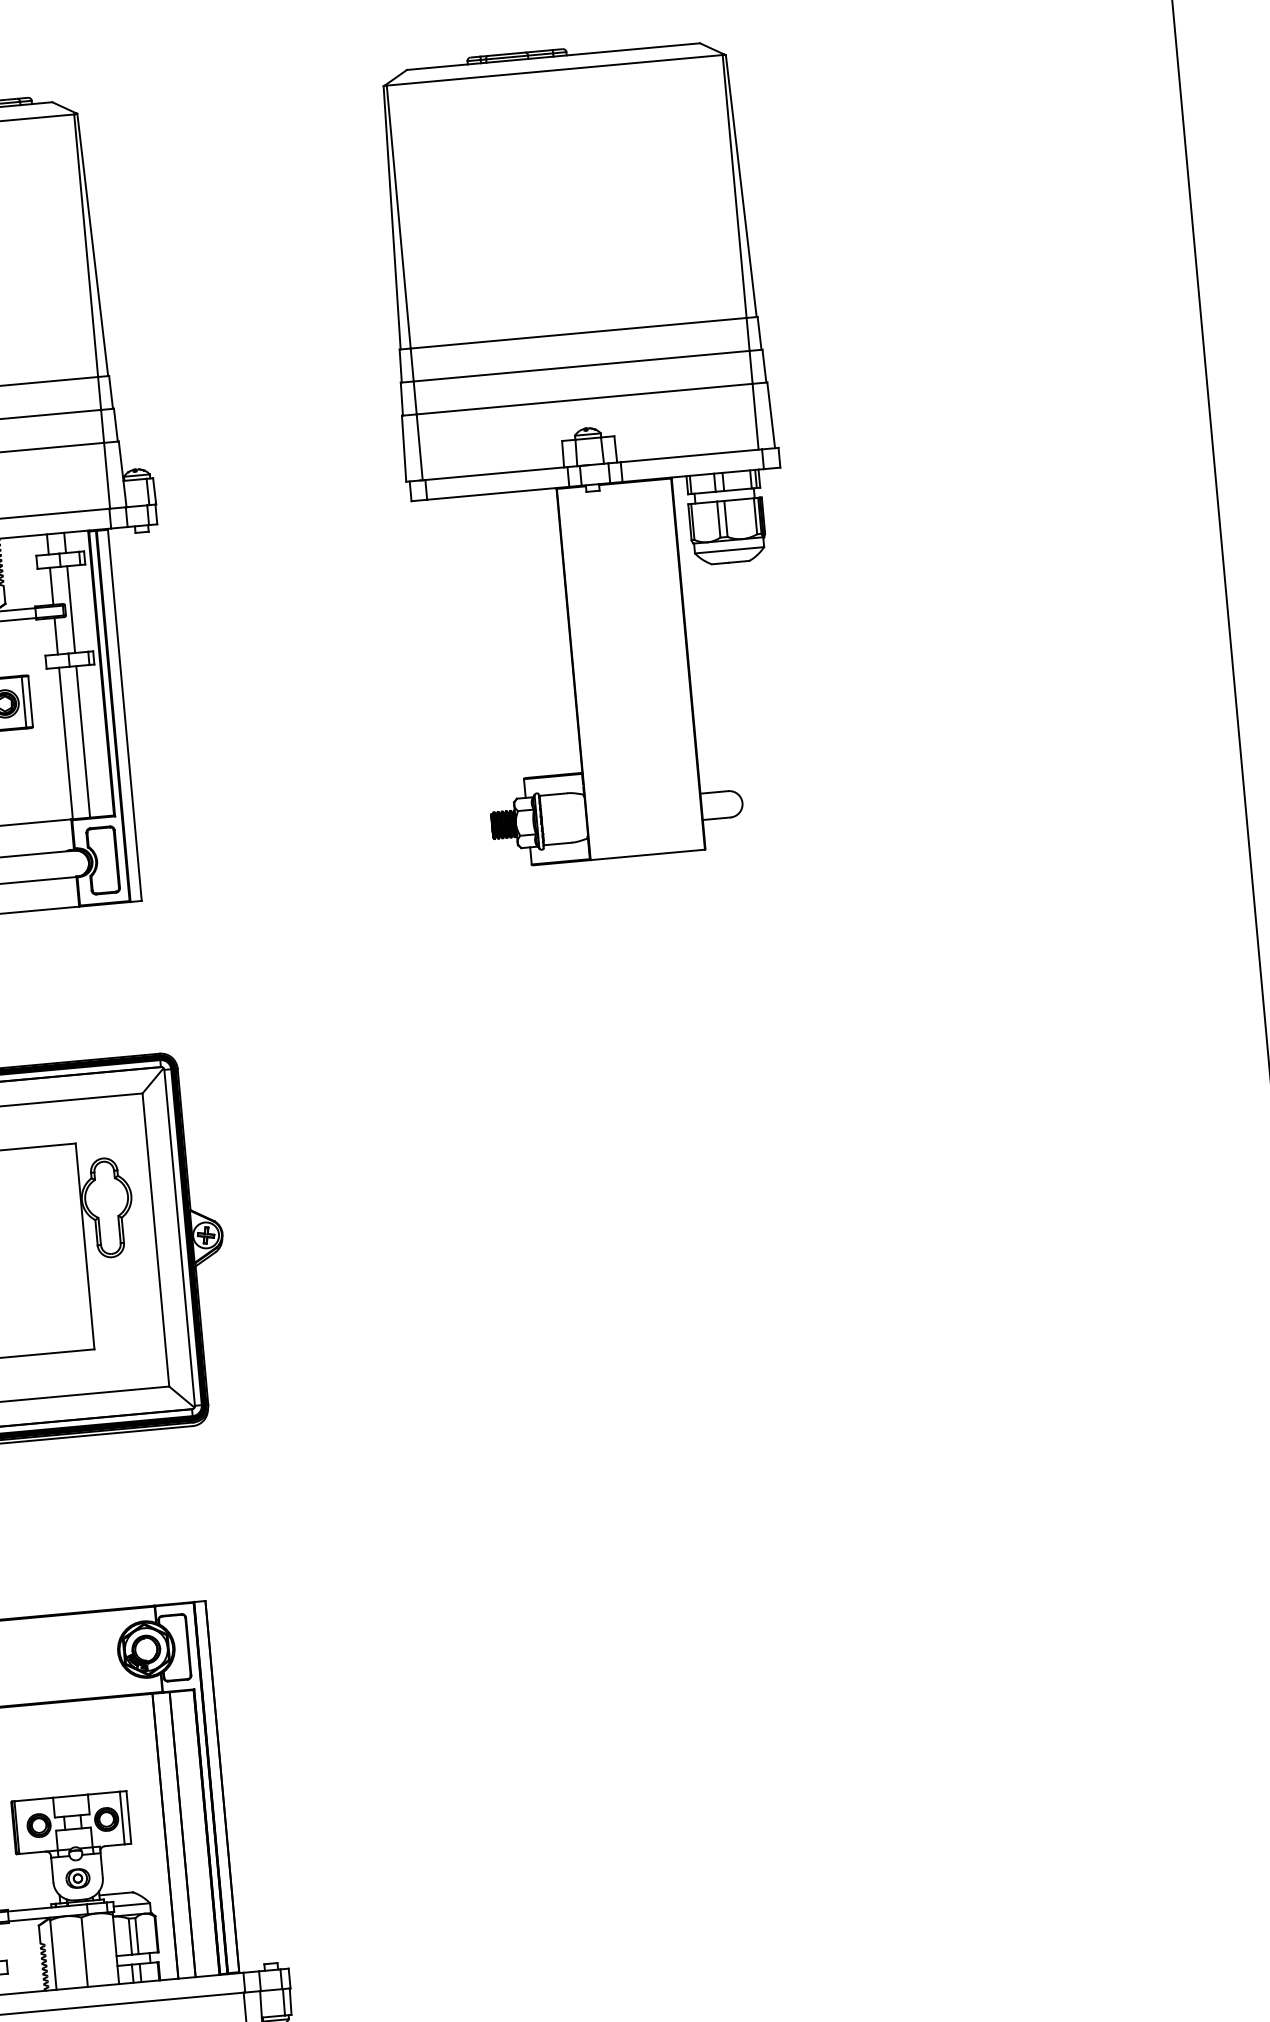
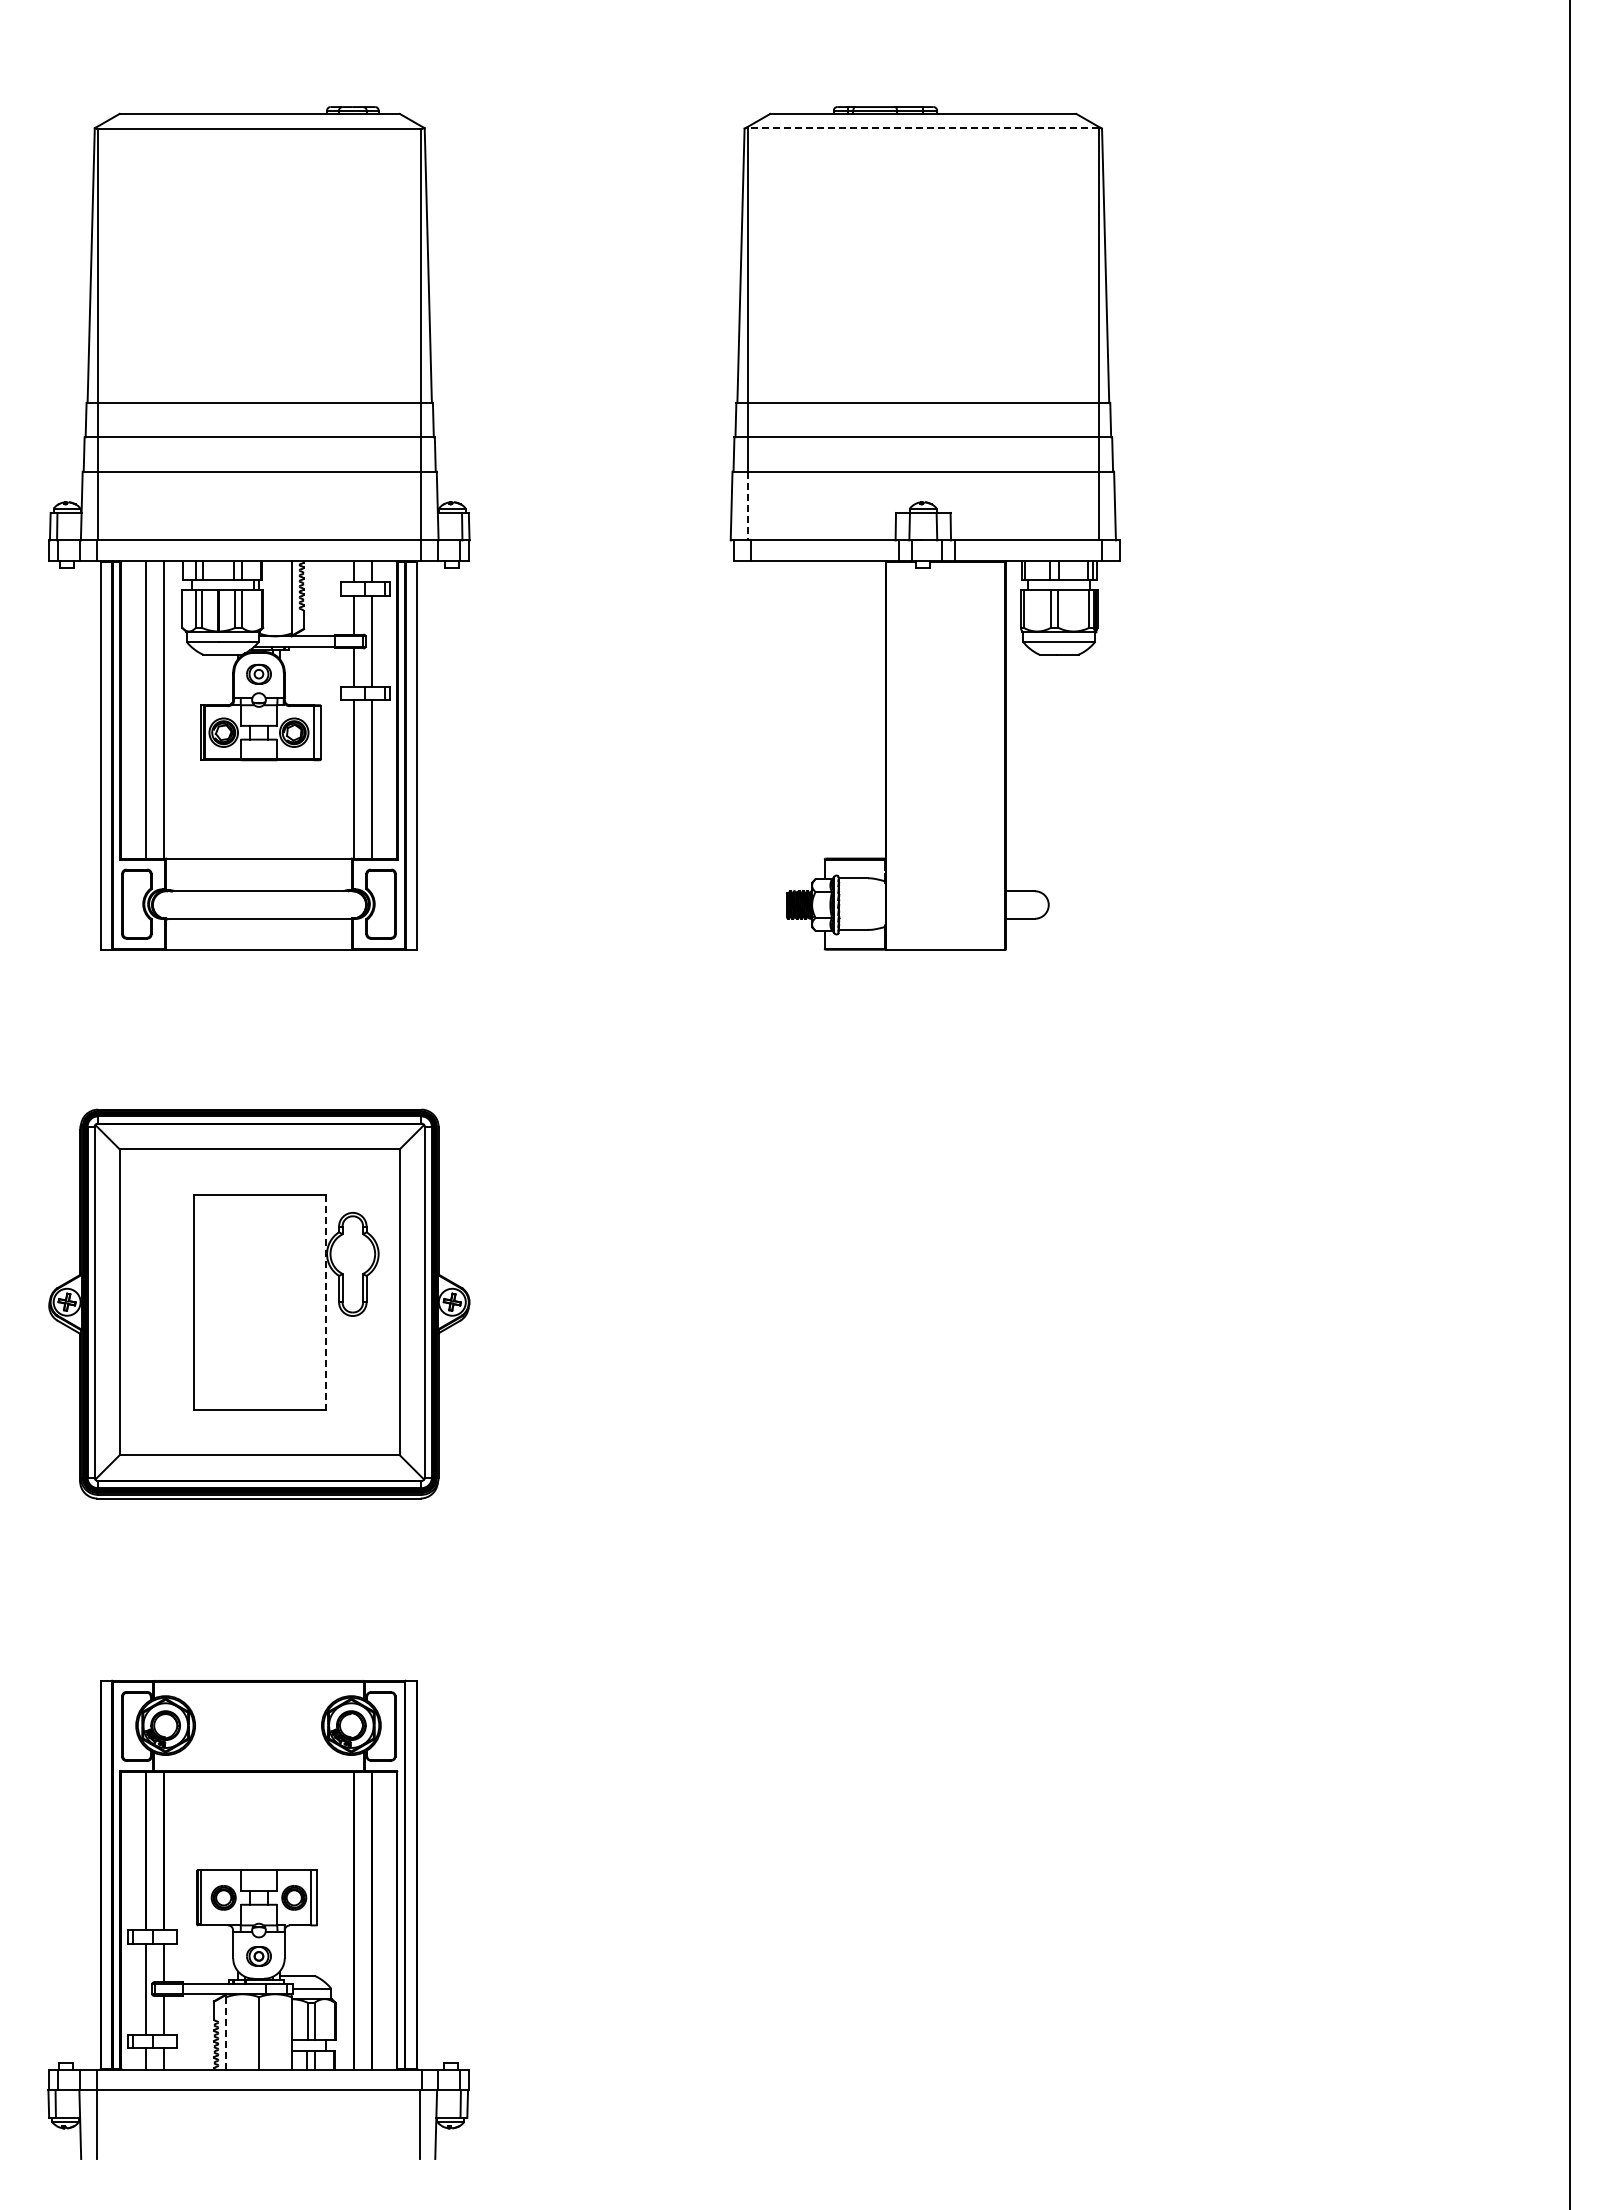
line: (553, 70) -> (922, 128), solid -> dashed
line: (419, 447) -> (747, 506), solid -> dashed
line: (84, 1246) -> (325, 1302), solid -> dashed
line: (53, 1955) -> (226, 2033), solid -> dashed

